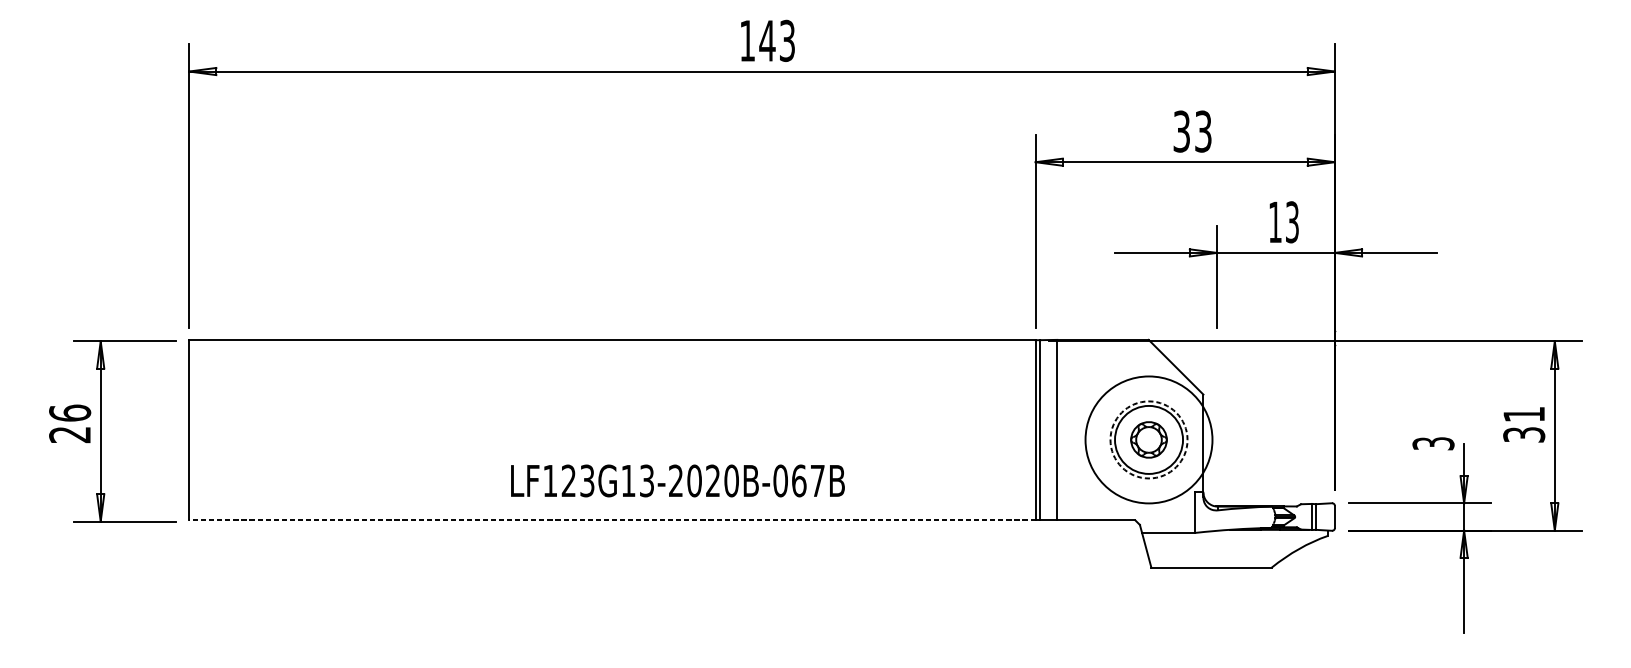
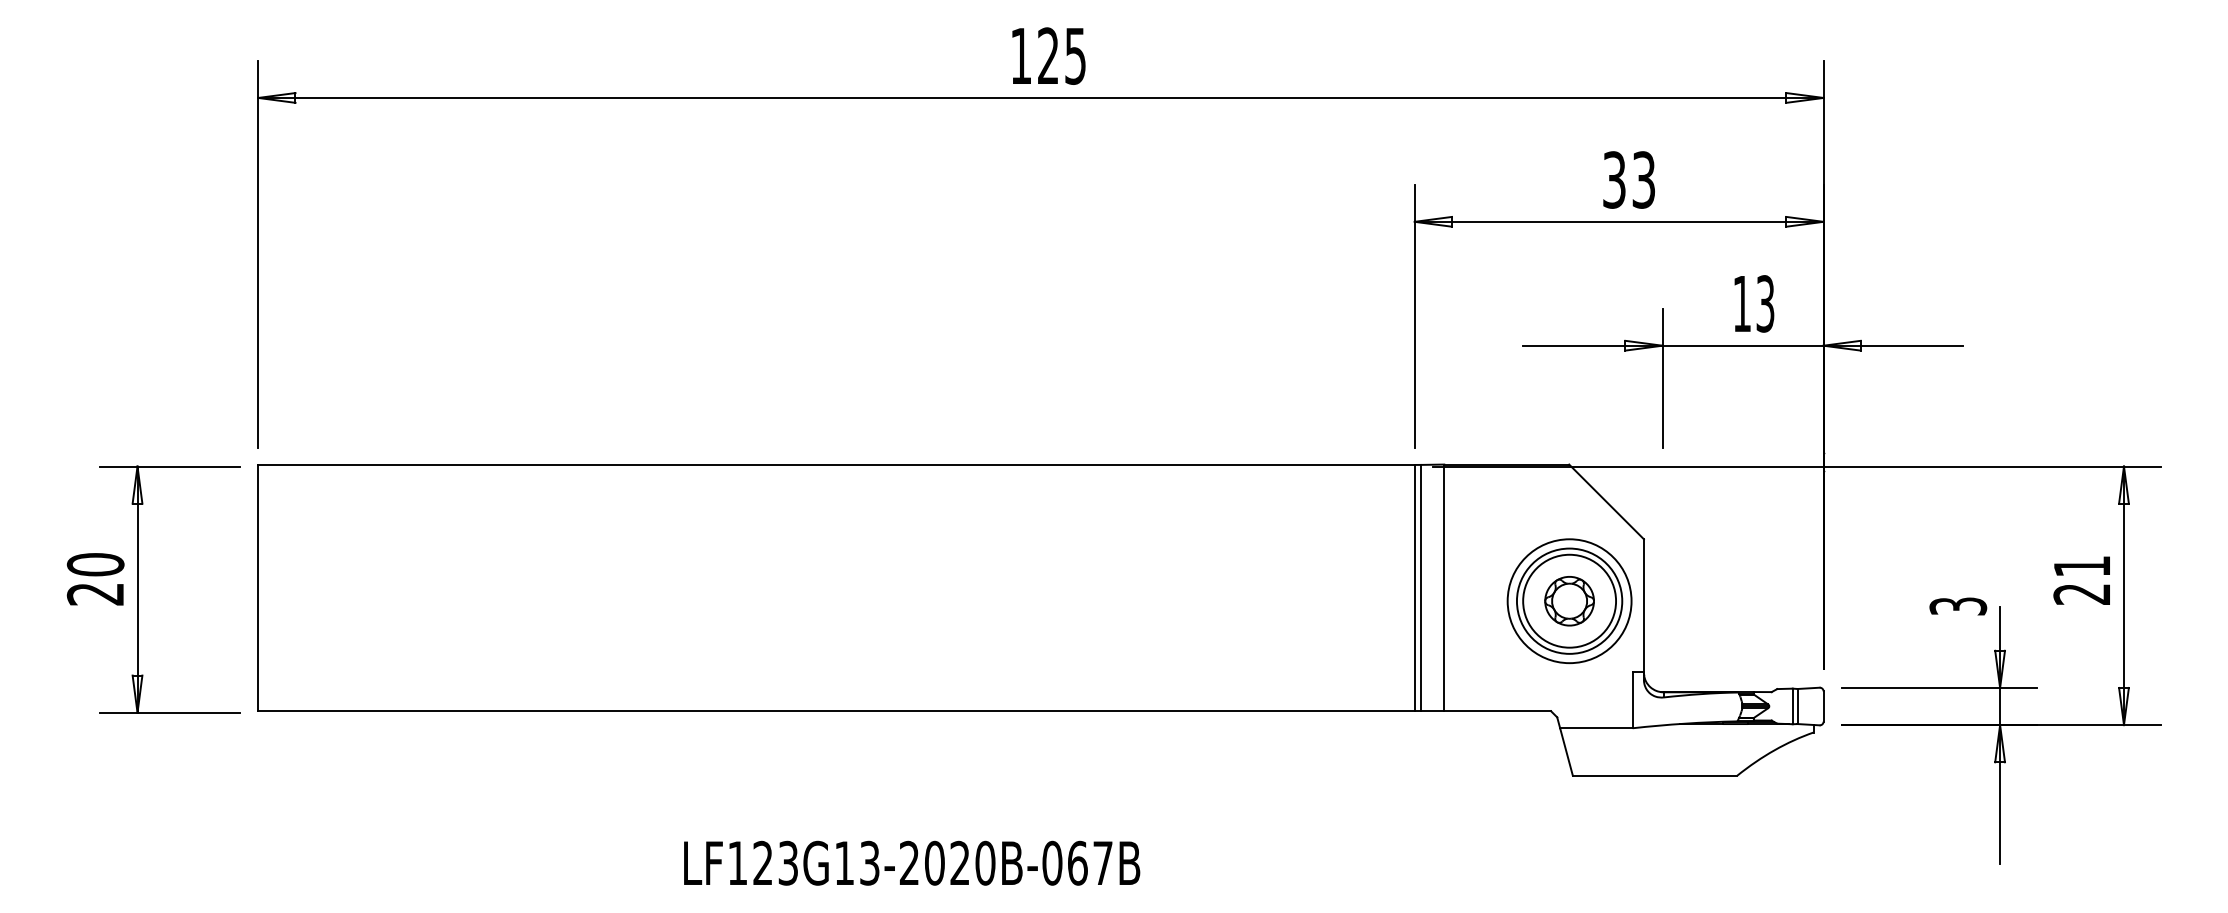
text: (777, 40) -> (1061, 55), 143 -> 125
text: (69, 413) -> (95, 564), 26 -> 20
text: (1524, 435) -> (2082, 594), 31 -> 21
circle: (1148, 439) -> (1569, 600), dashed -> solid
circle: (1148, 440) -> (1569, 601), size x0.71
text: (678, 480) -> (912, 862), moved
line: (612, 520) -> (836, 711), dashed -> solid

